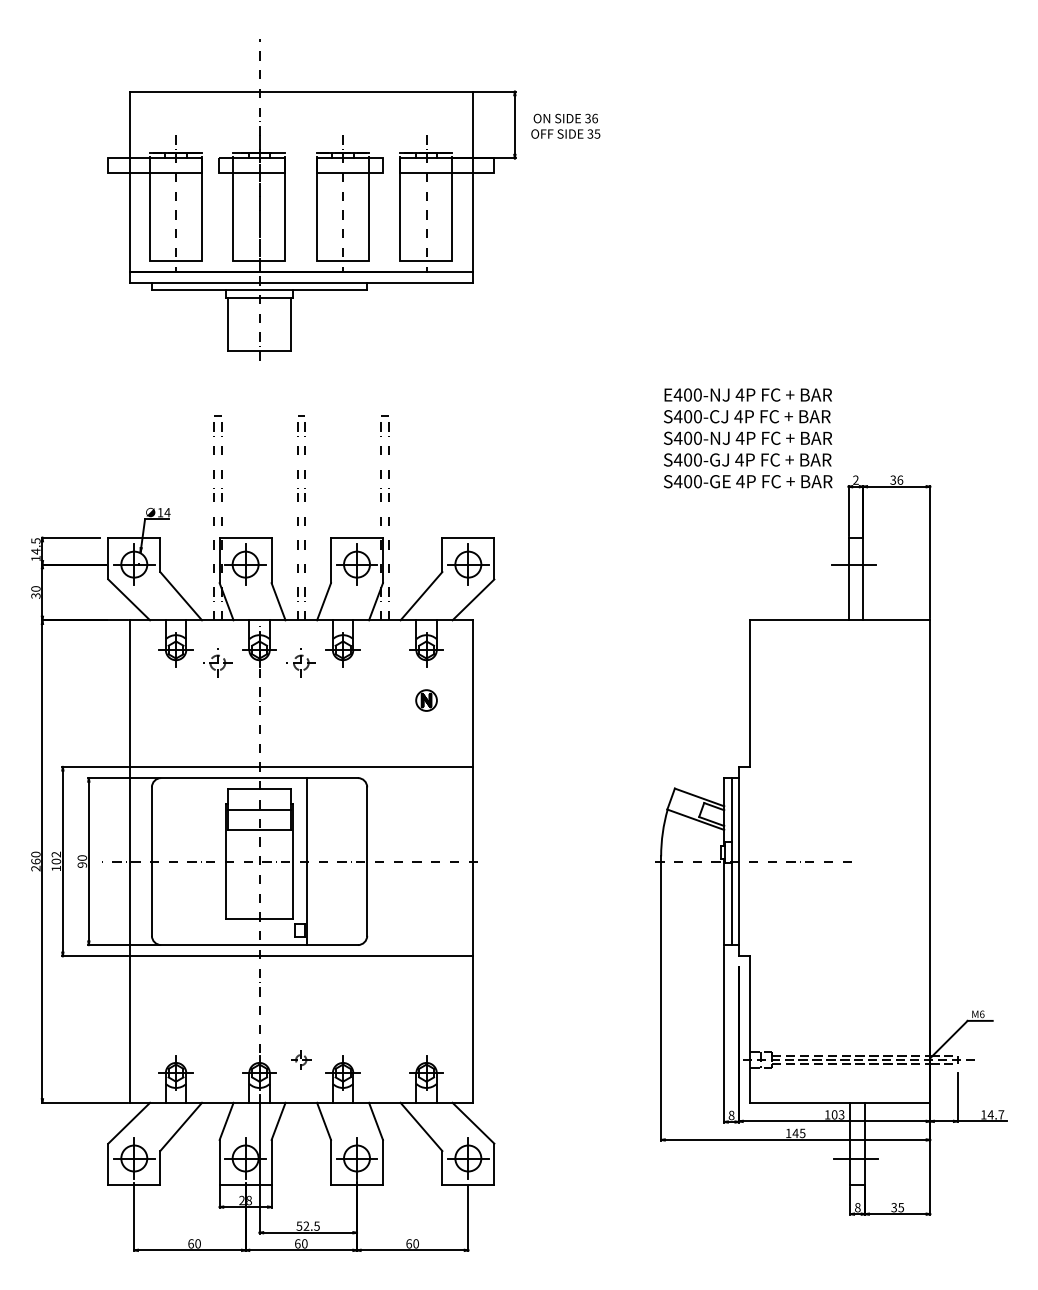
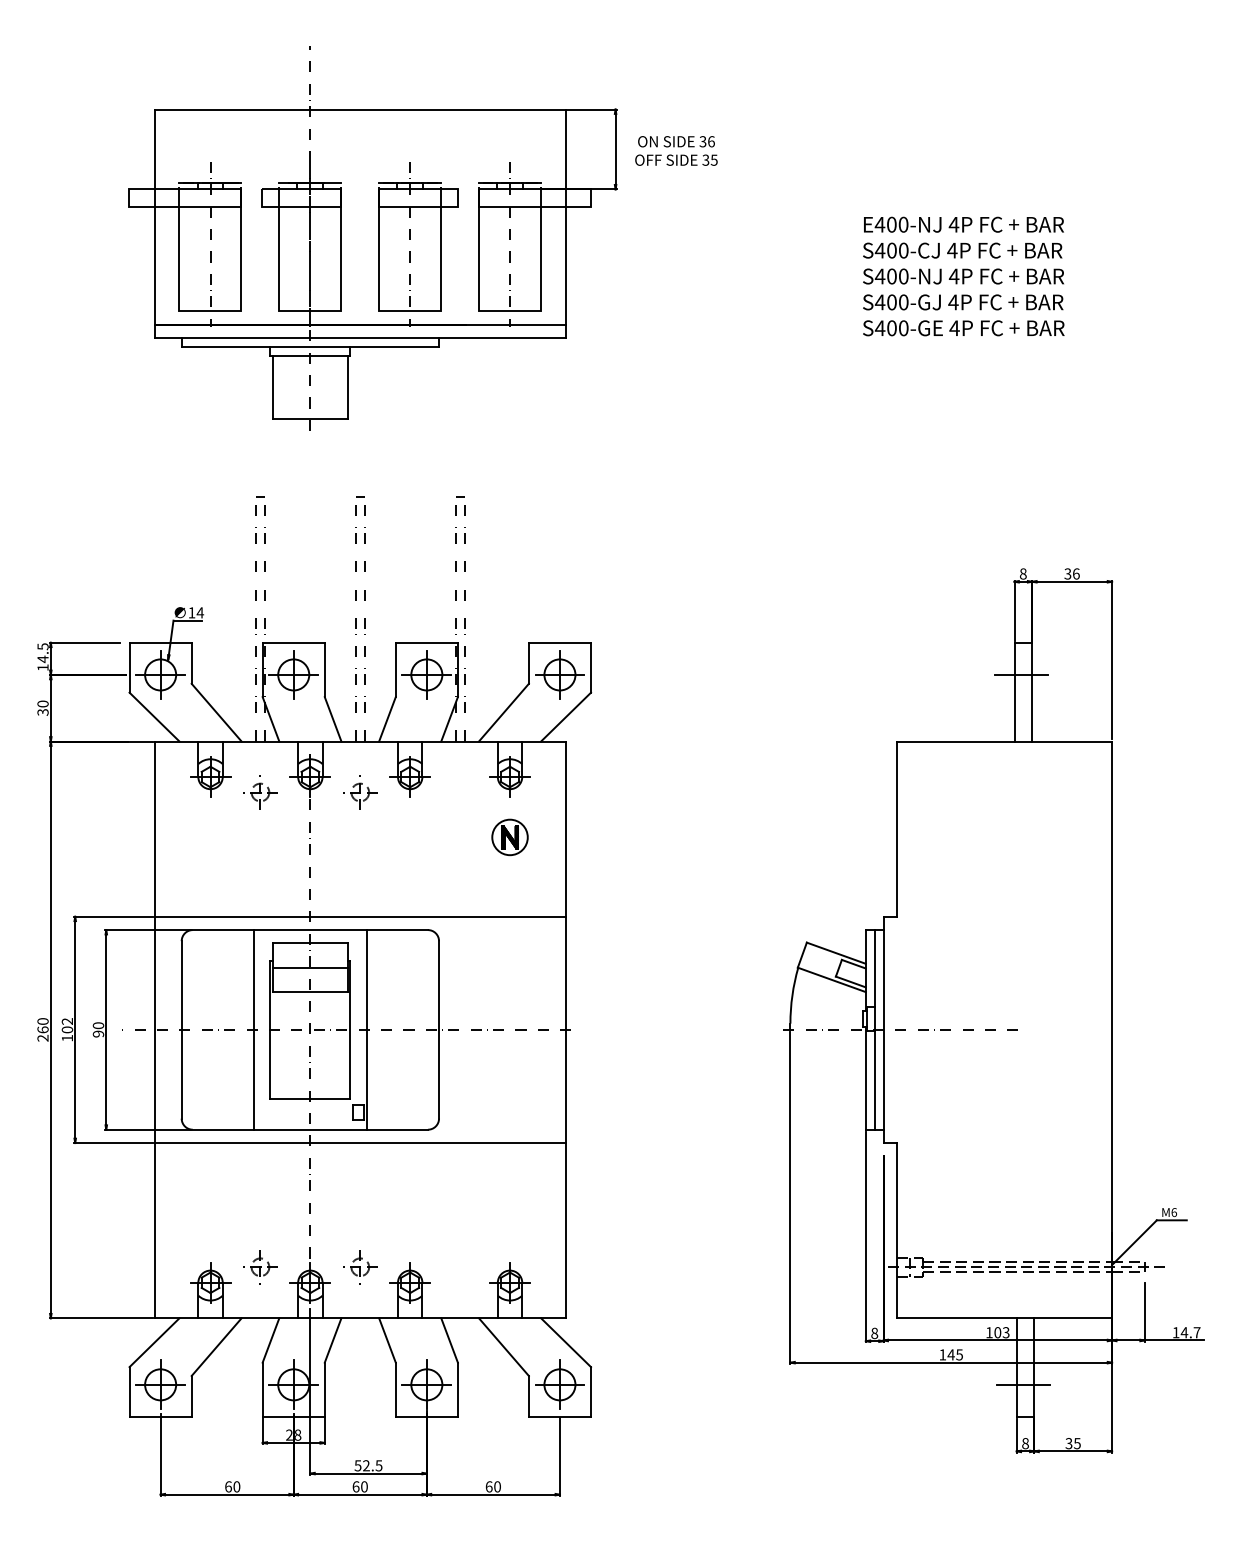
text: (748, 438) -> (964, 276), moved
text: (855, 479) -> (1022, 573), 2 -> 8
part: (426, 700) -> (509, 837), size x1.43
line: (212, 861) -> (254, 1029), added
part: (217, 1059) -> (260, 1266), added
part: (300, 1059) -> (359, 1266), size x1.43

